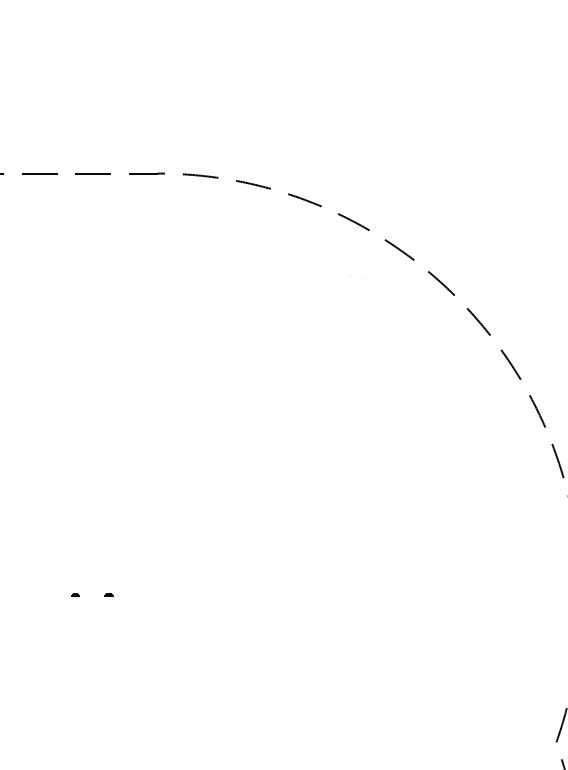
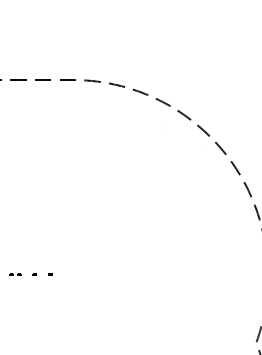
line: (29, 595) -> (13, 274), added

